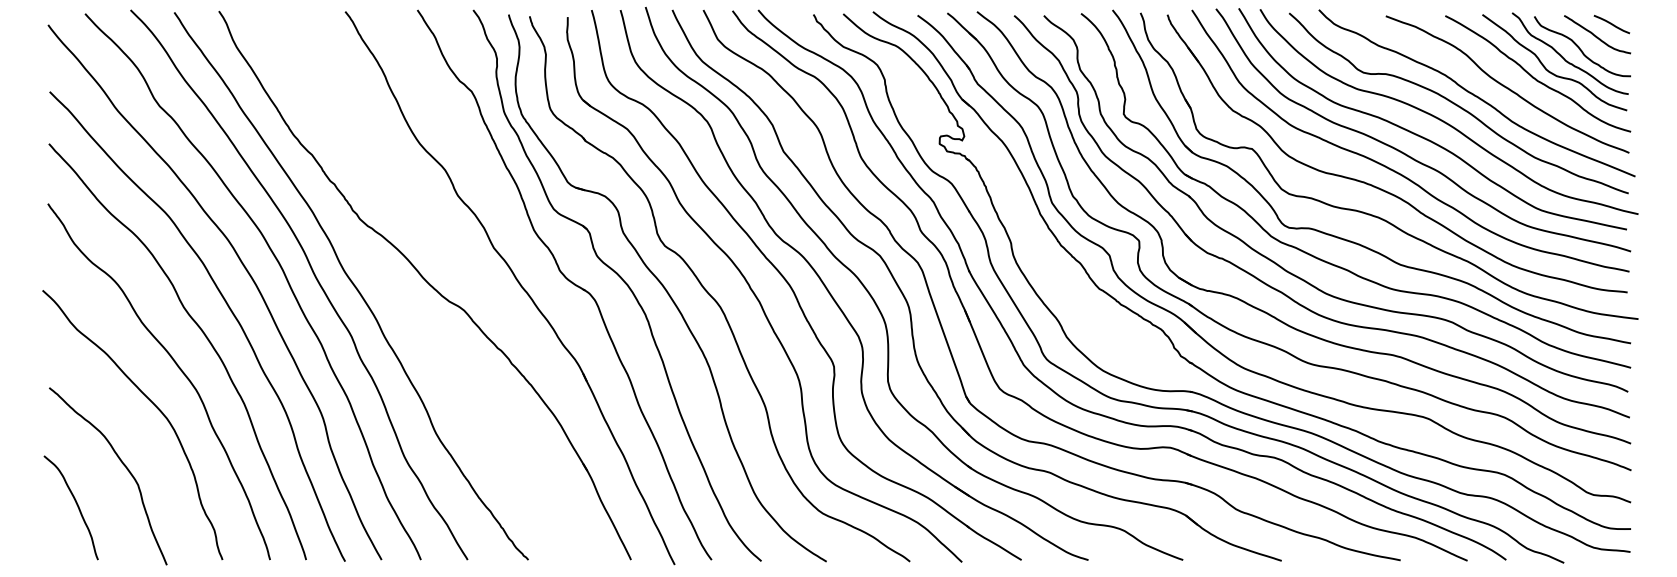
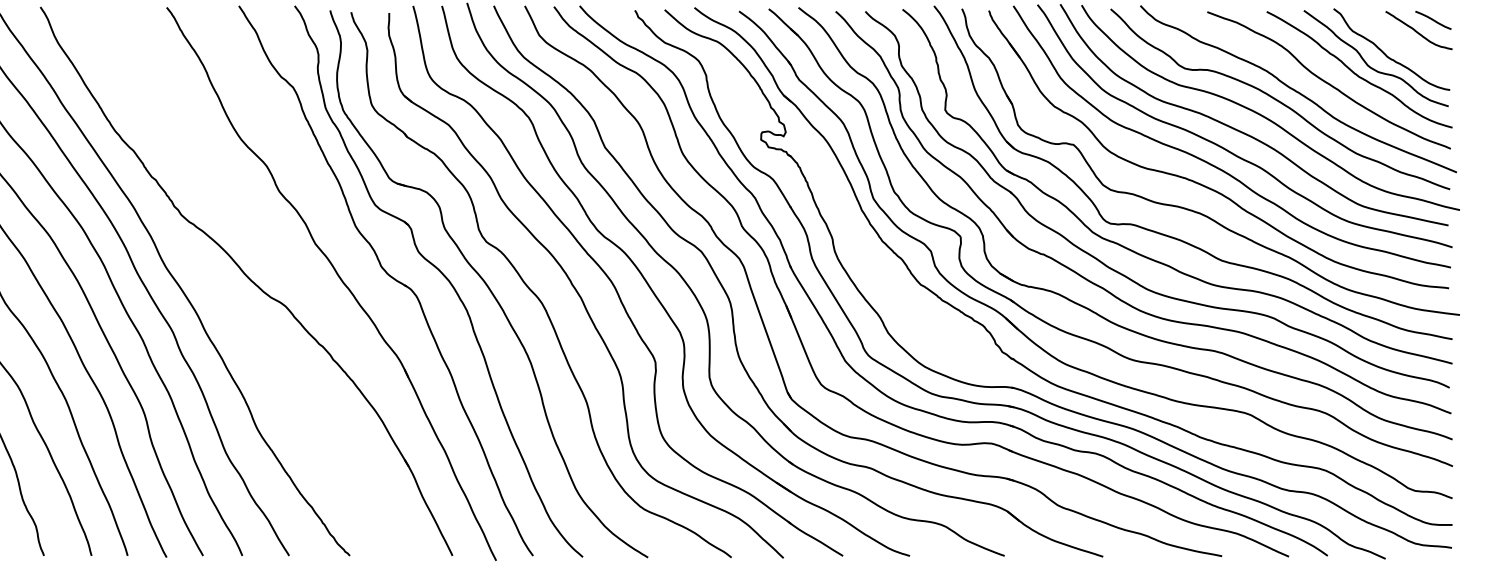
curve: (1580, 48) -> (1401, 44), removed

